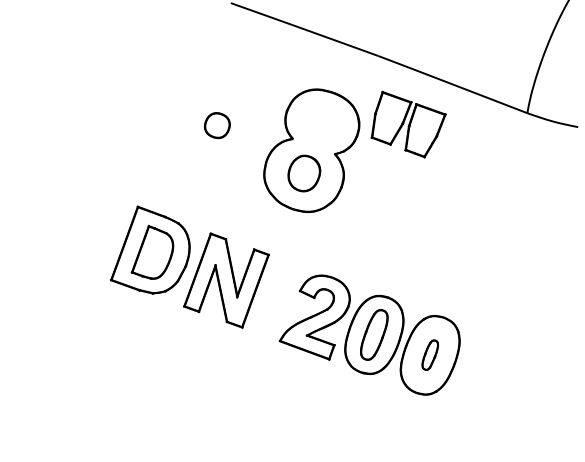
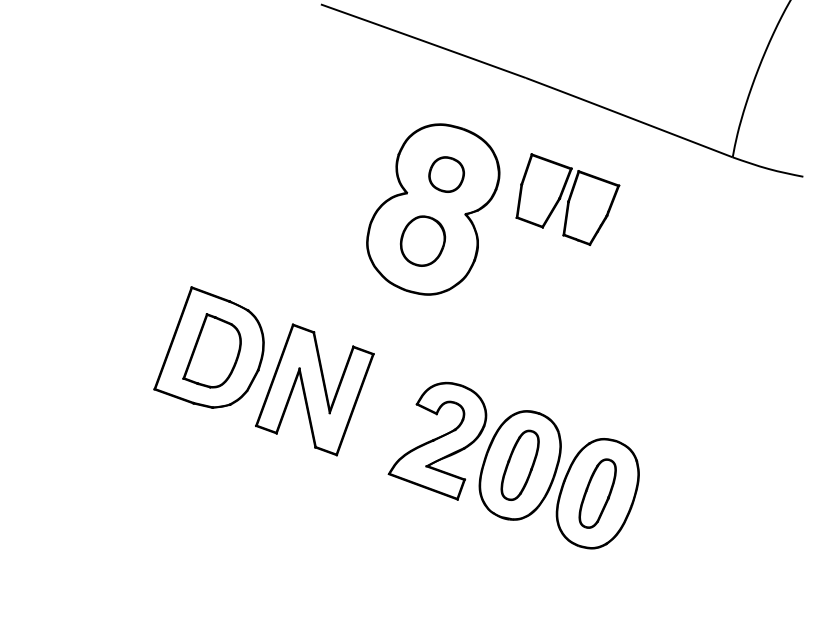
part: (408, 124) -> (567, 199), moved
part: (216, 125) -> (445, 174), moved
part: (430, 354) -> (598, 492), size x1.67

